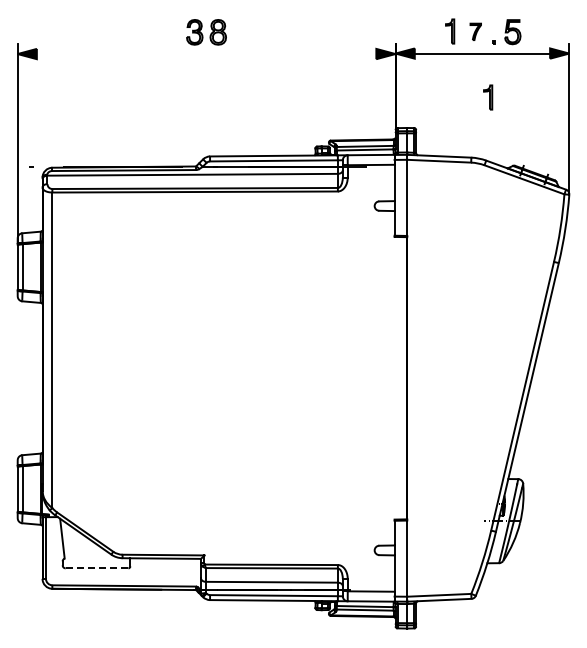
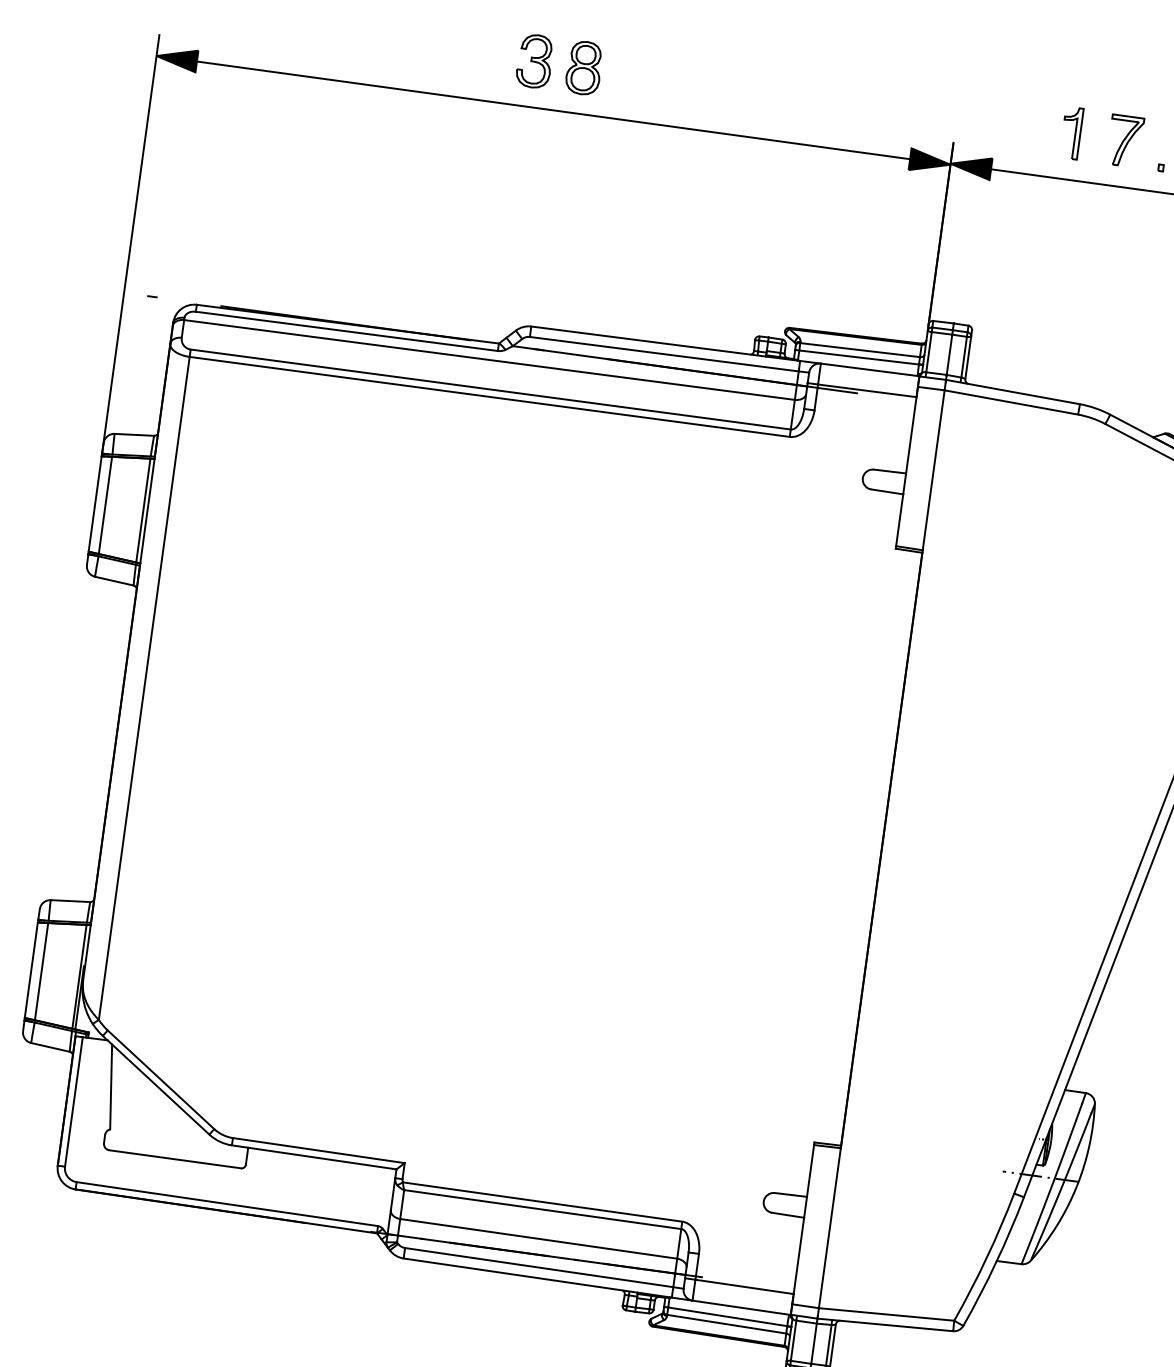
part: (475, 31) -> (1124, 140), size x1.43
line: (206, 54) -> (553, 111), added
part: (488, 97) -> (1133, 282), removed
line: (97, 568) -> (176, 1159), dashed -> solid

